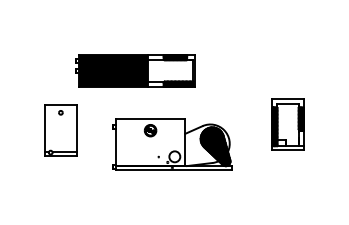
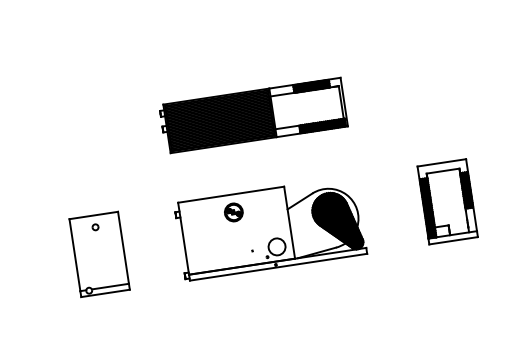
part: (135, 70) -> (253, 115), moved
part: (287, 124) -> (446, 201), moved
part: (60, 130) -> (99, 254), moved

